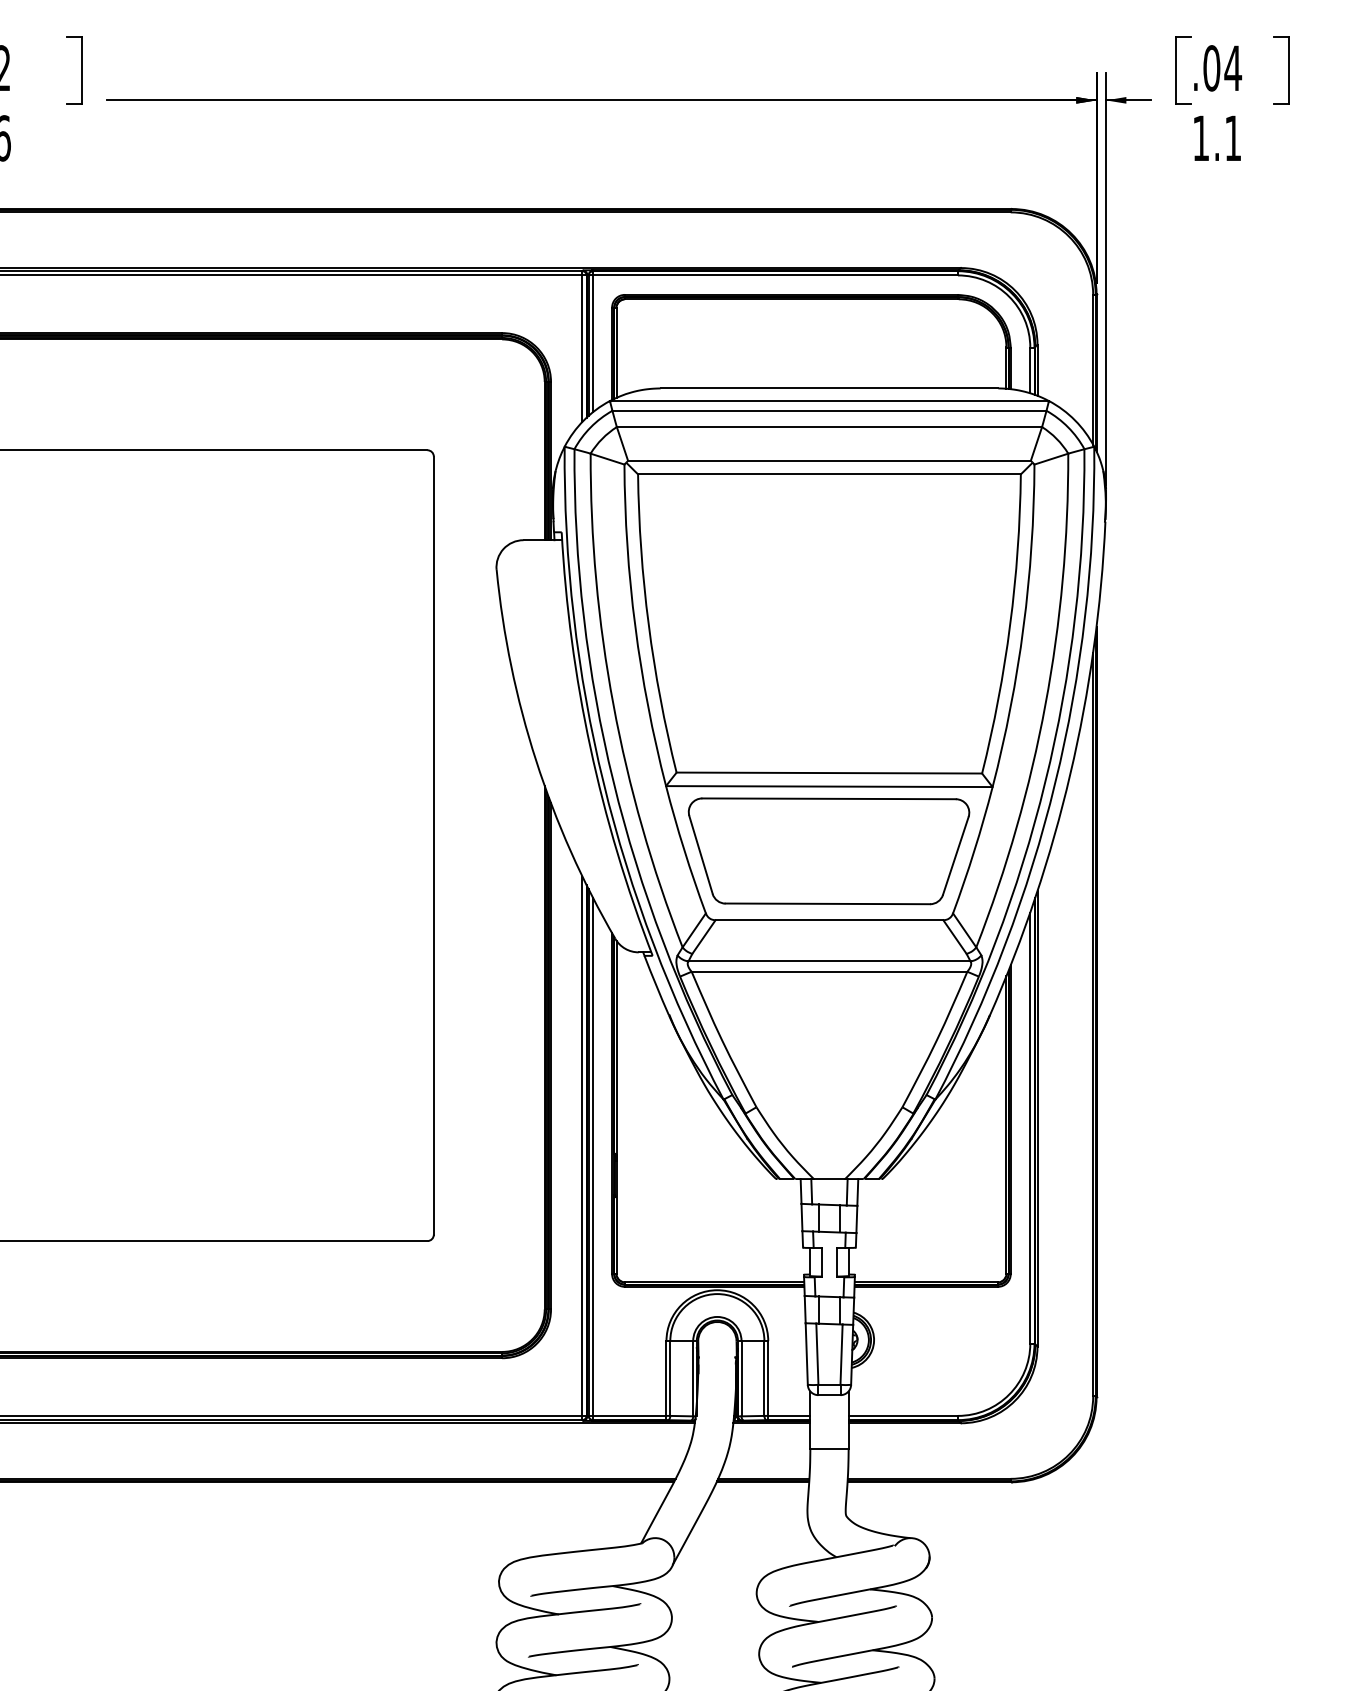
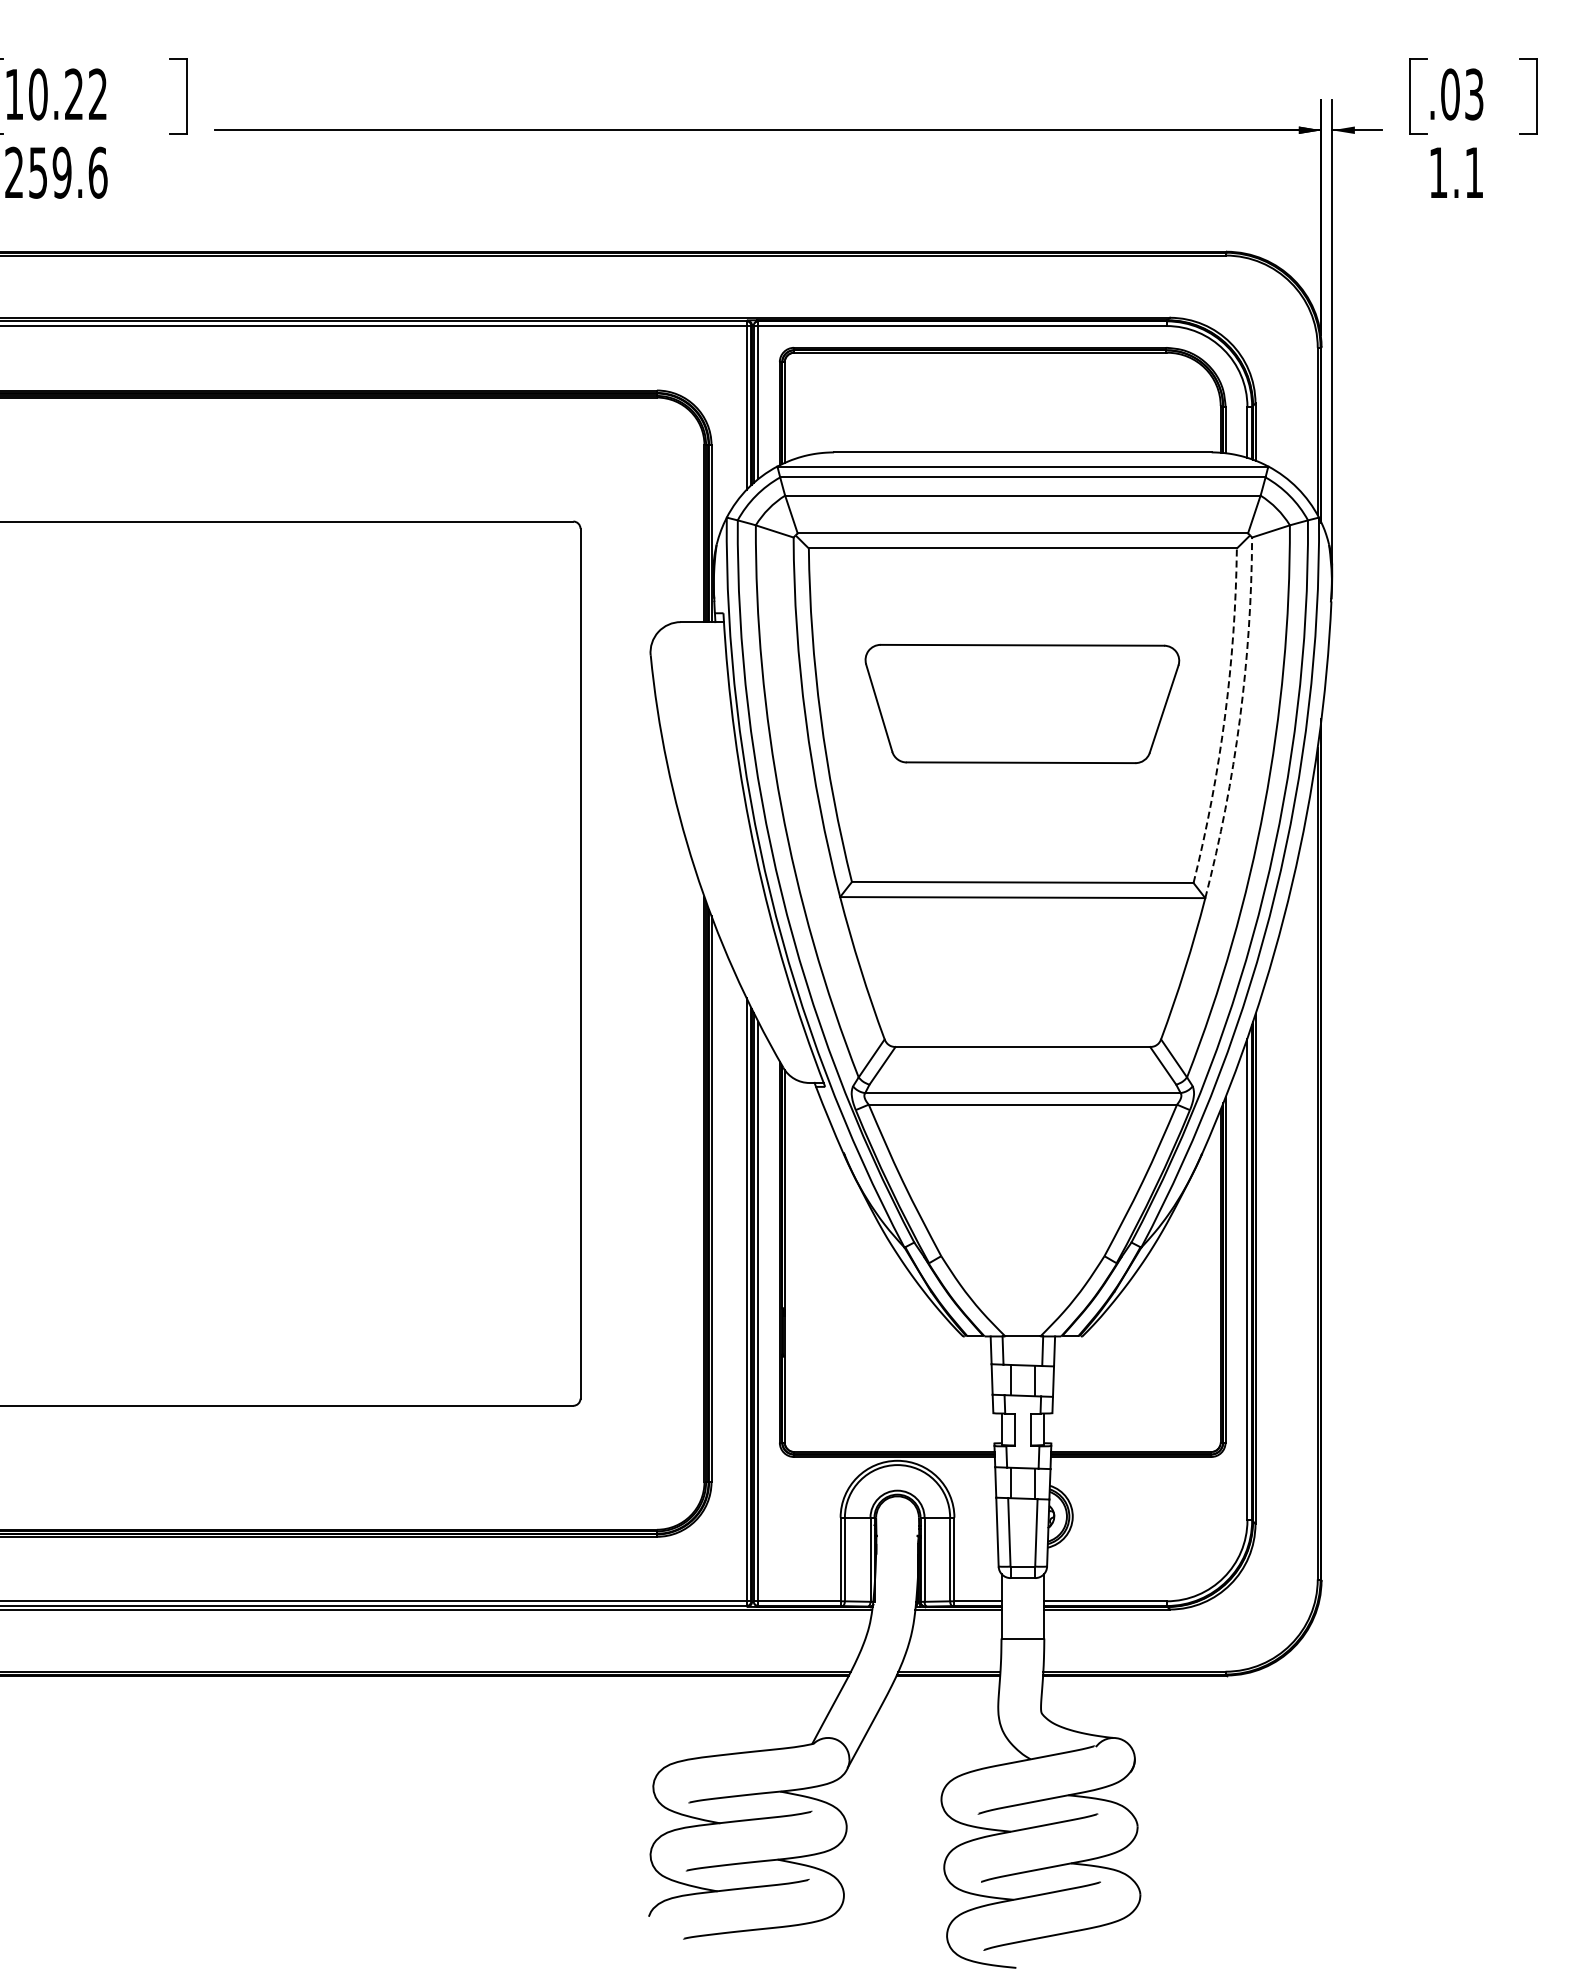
text: (1233, 68) -> (1474, 94), .04 -> .03
arc: (1009, 624) -> (1224, 716), solid -> dashed
arc: (1023, 627) -> (1239, 719), solid -> dashed
part: (829, 850) -> (1022, 703), moved

